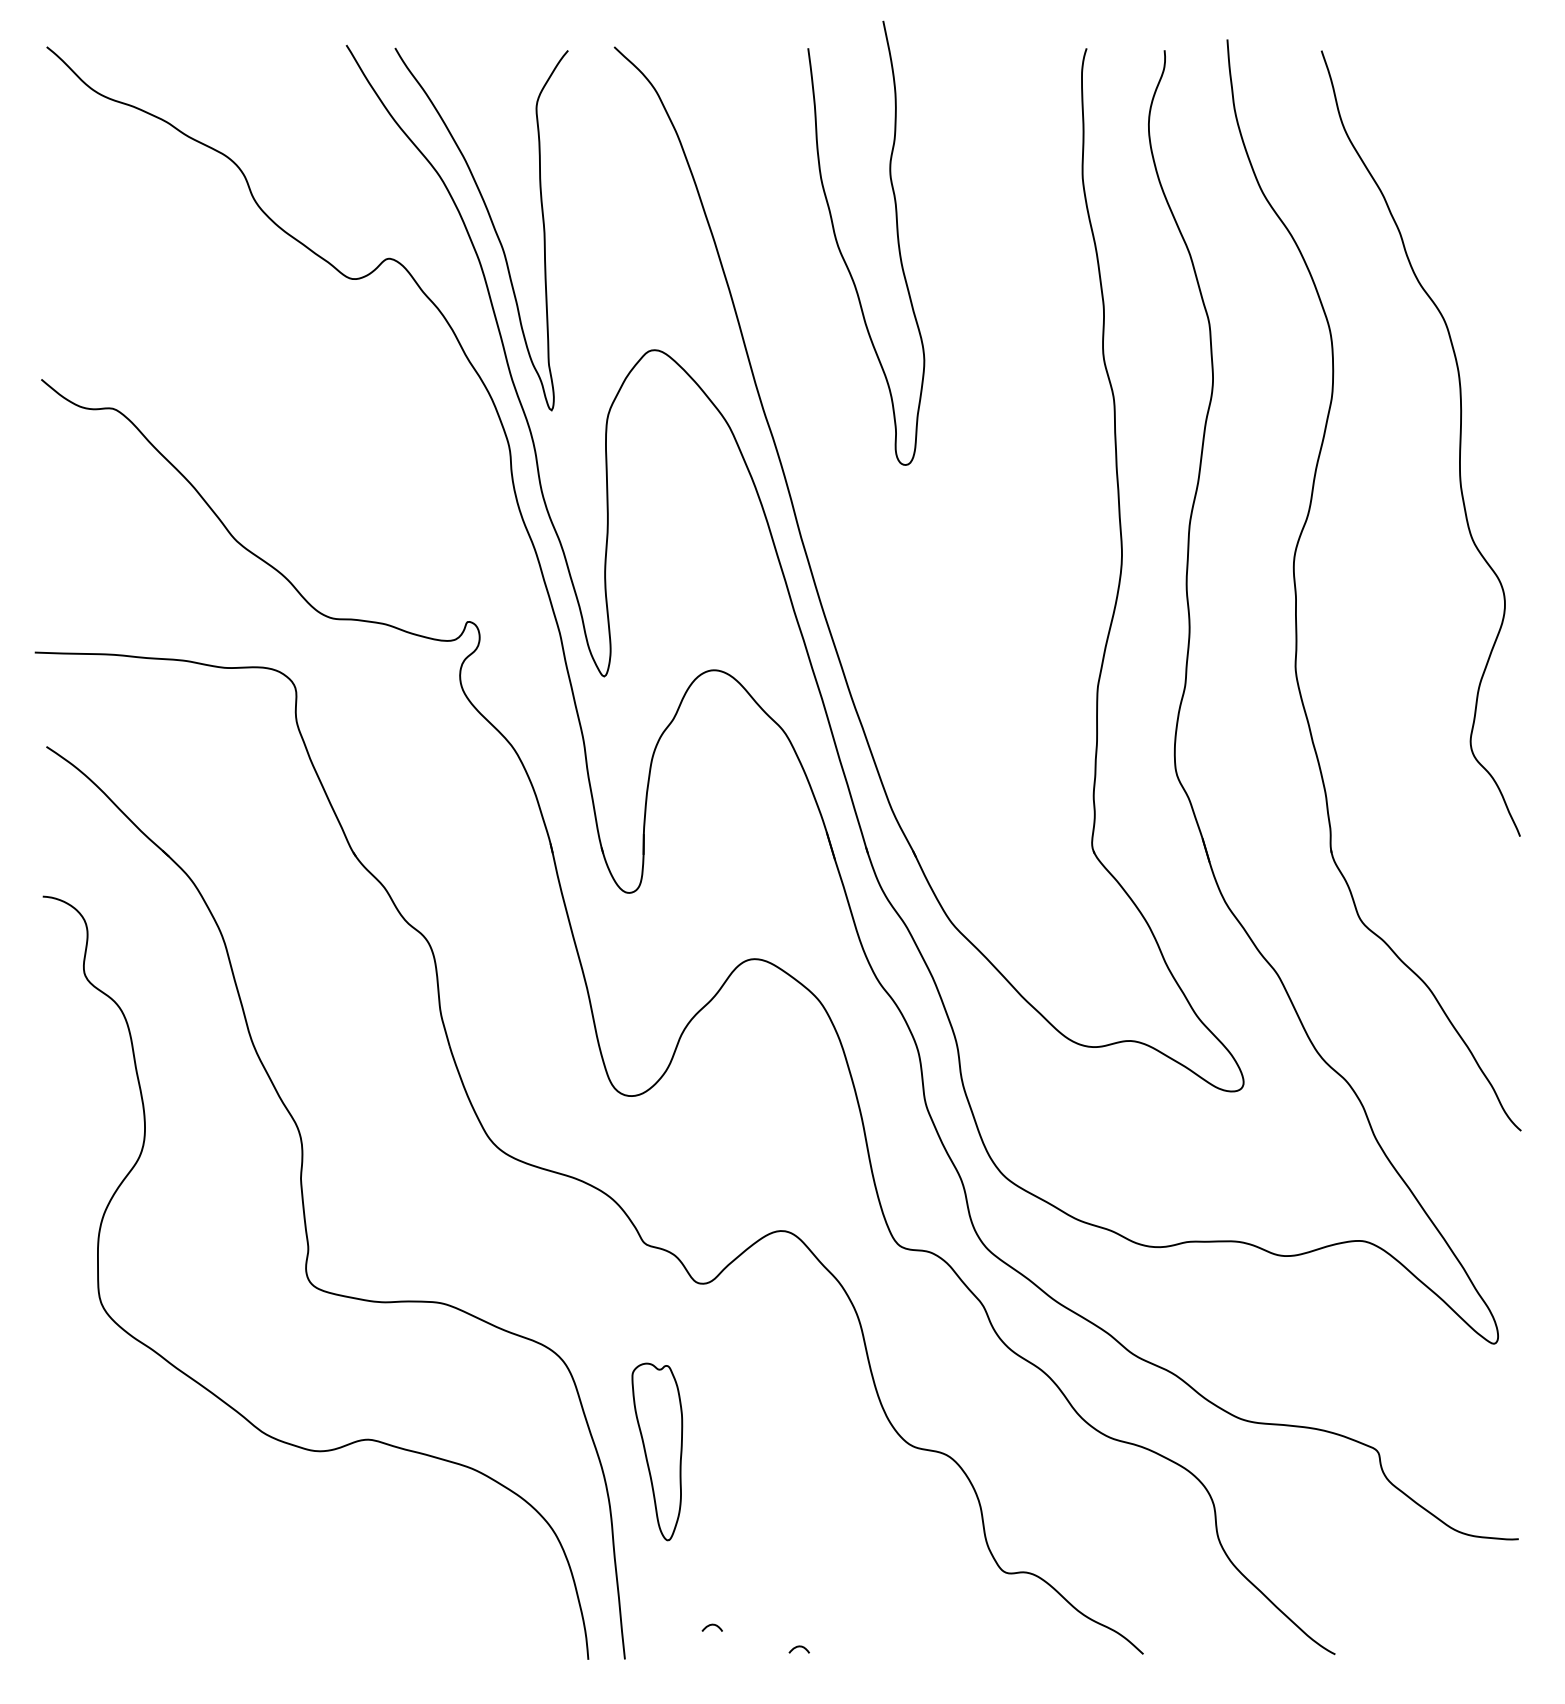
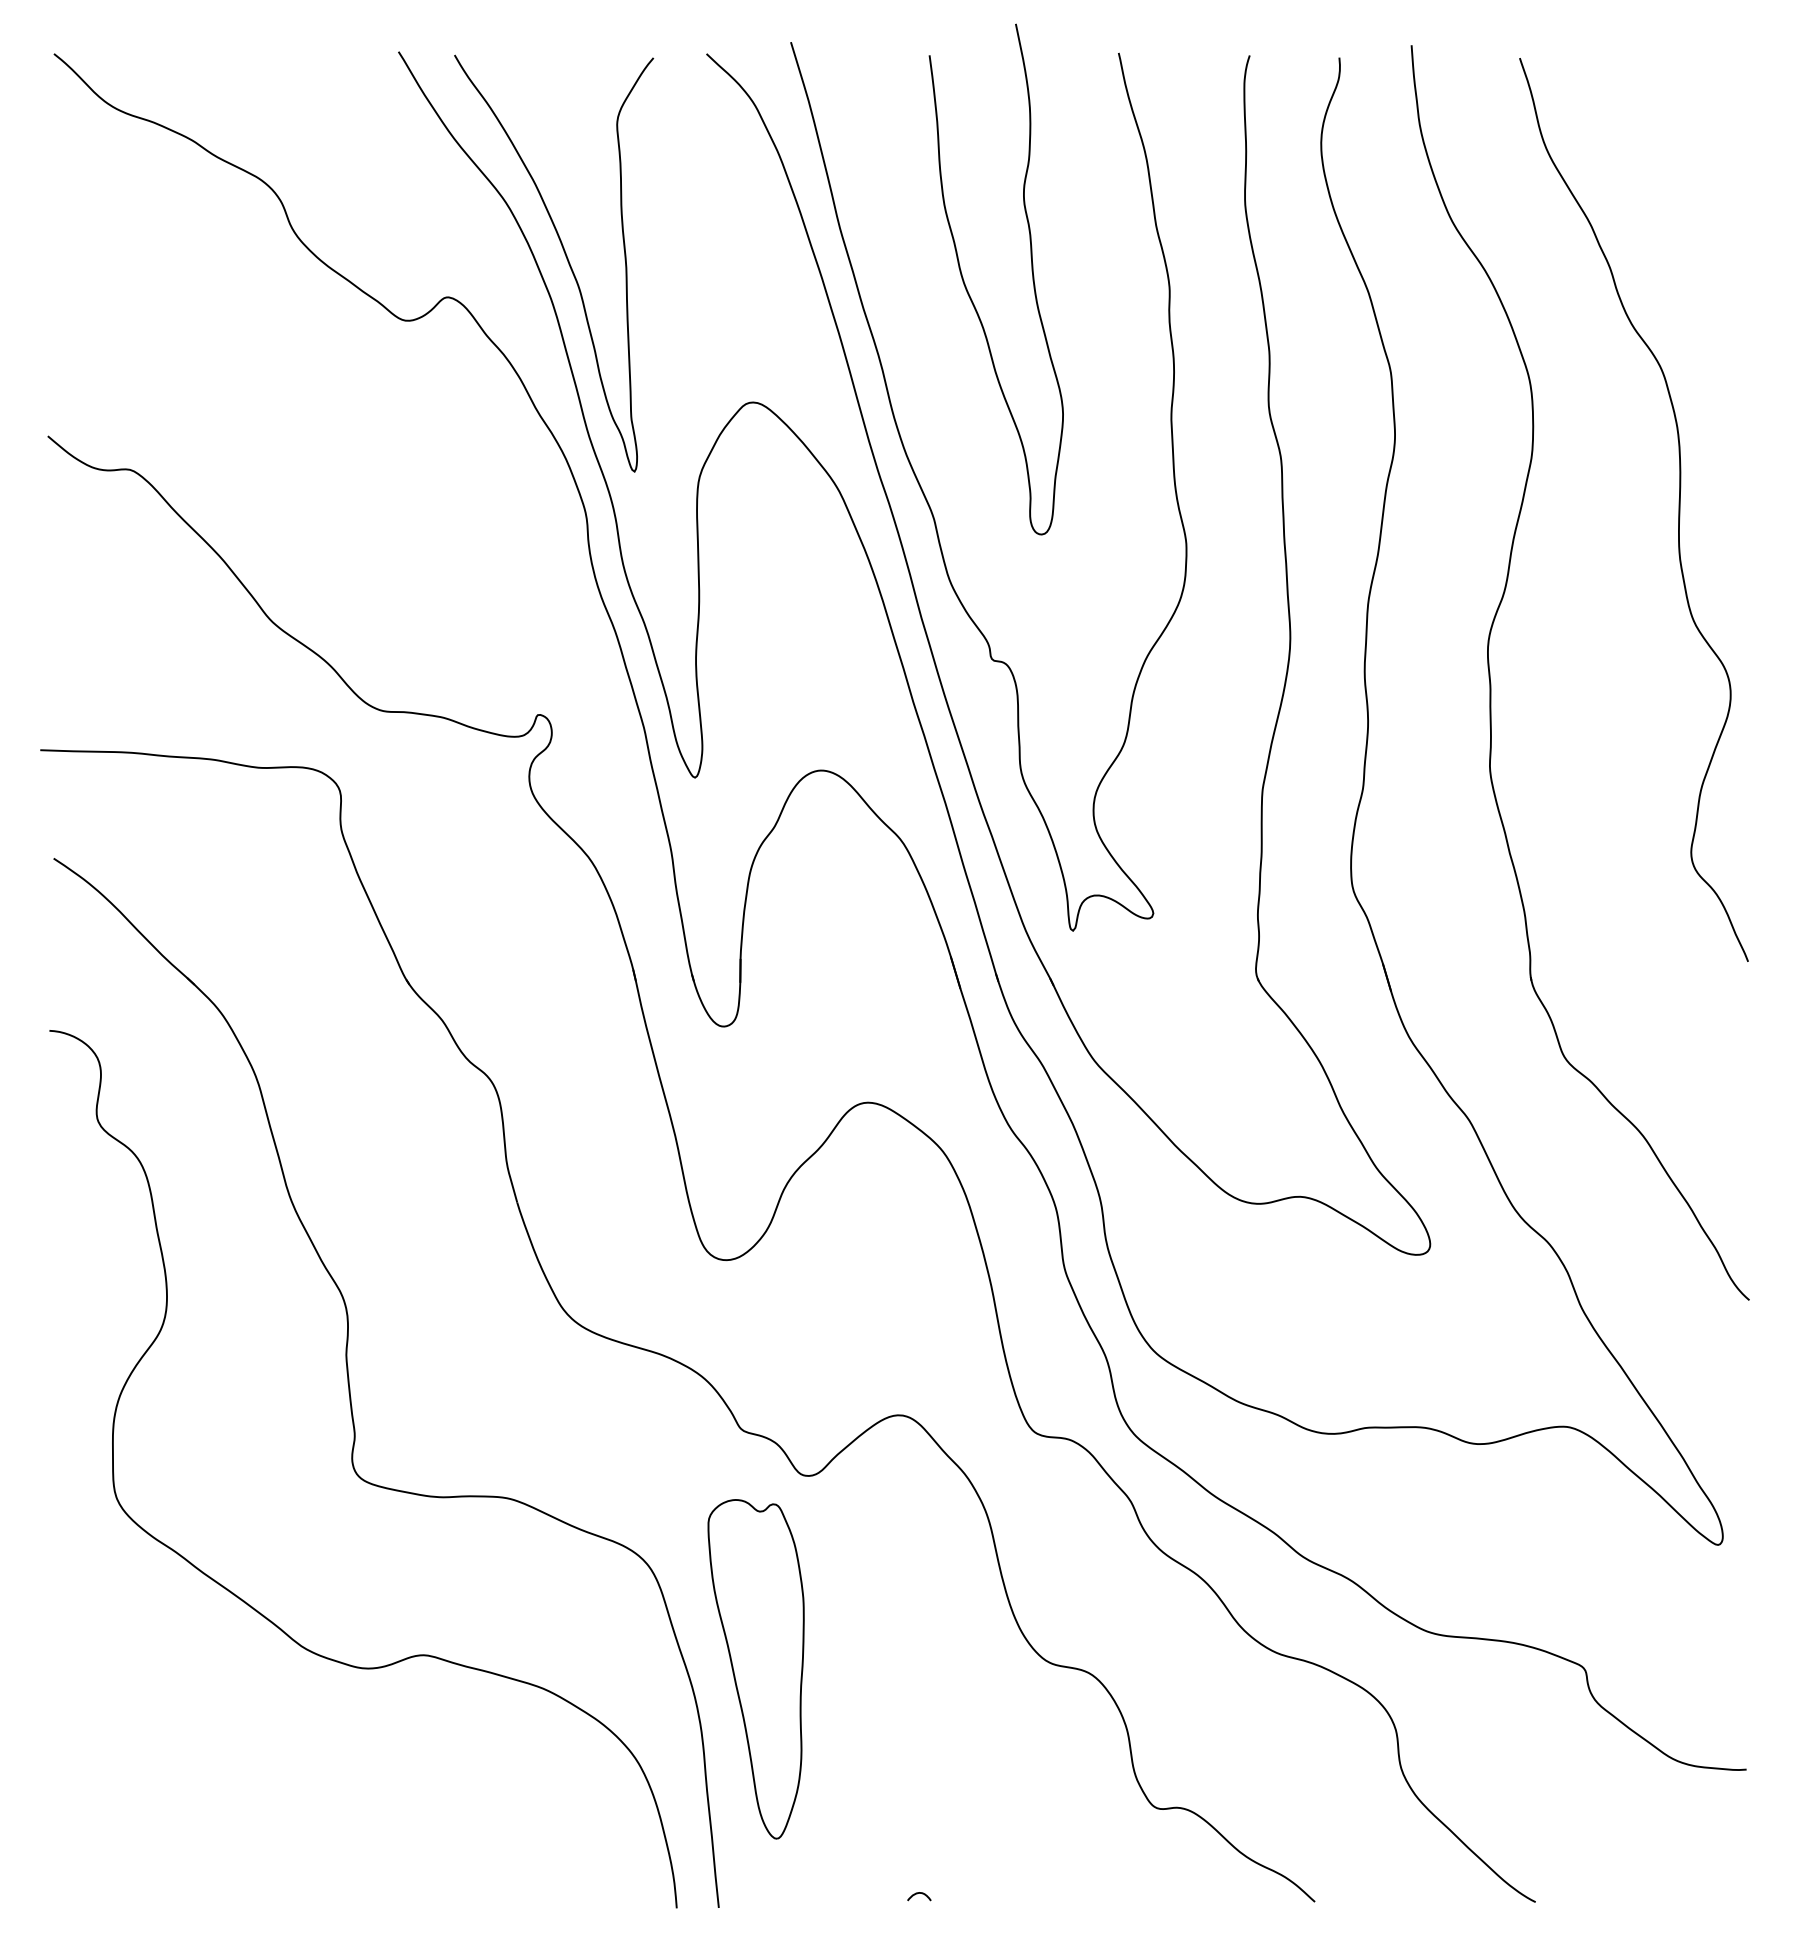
curve: (809, 442) -> (931, 508), added
part: (656, 1452) -> (755, 1669), size x1.67
curve: (710, 1626) -> (817, 1869), removed

